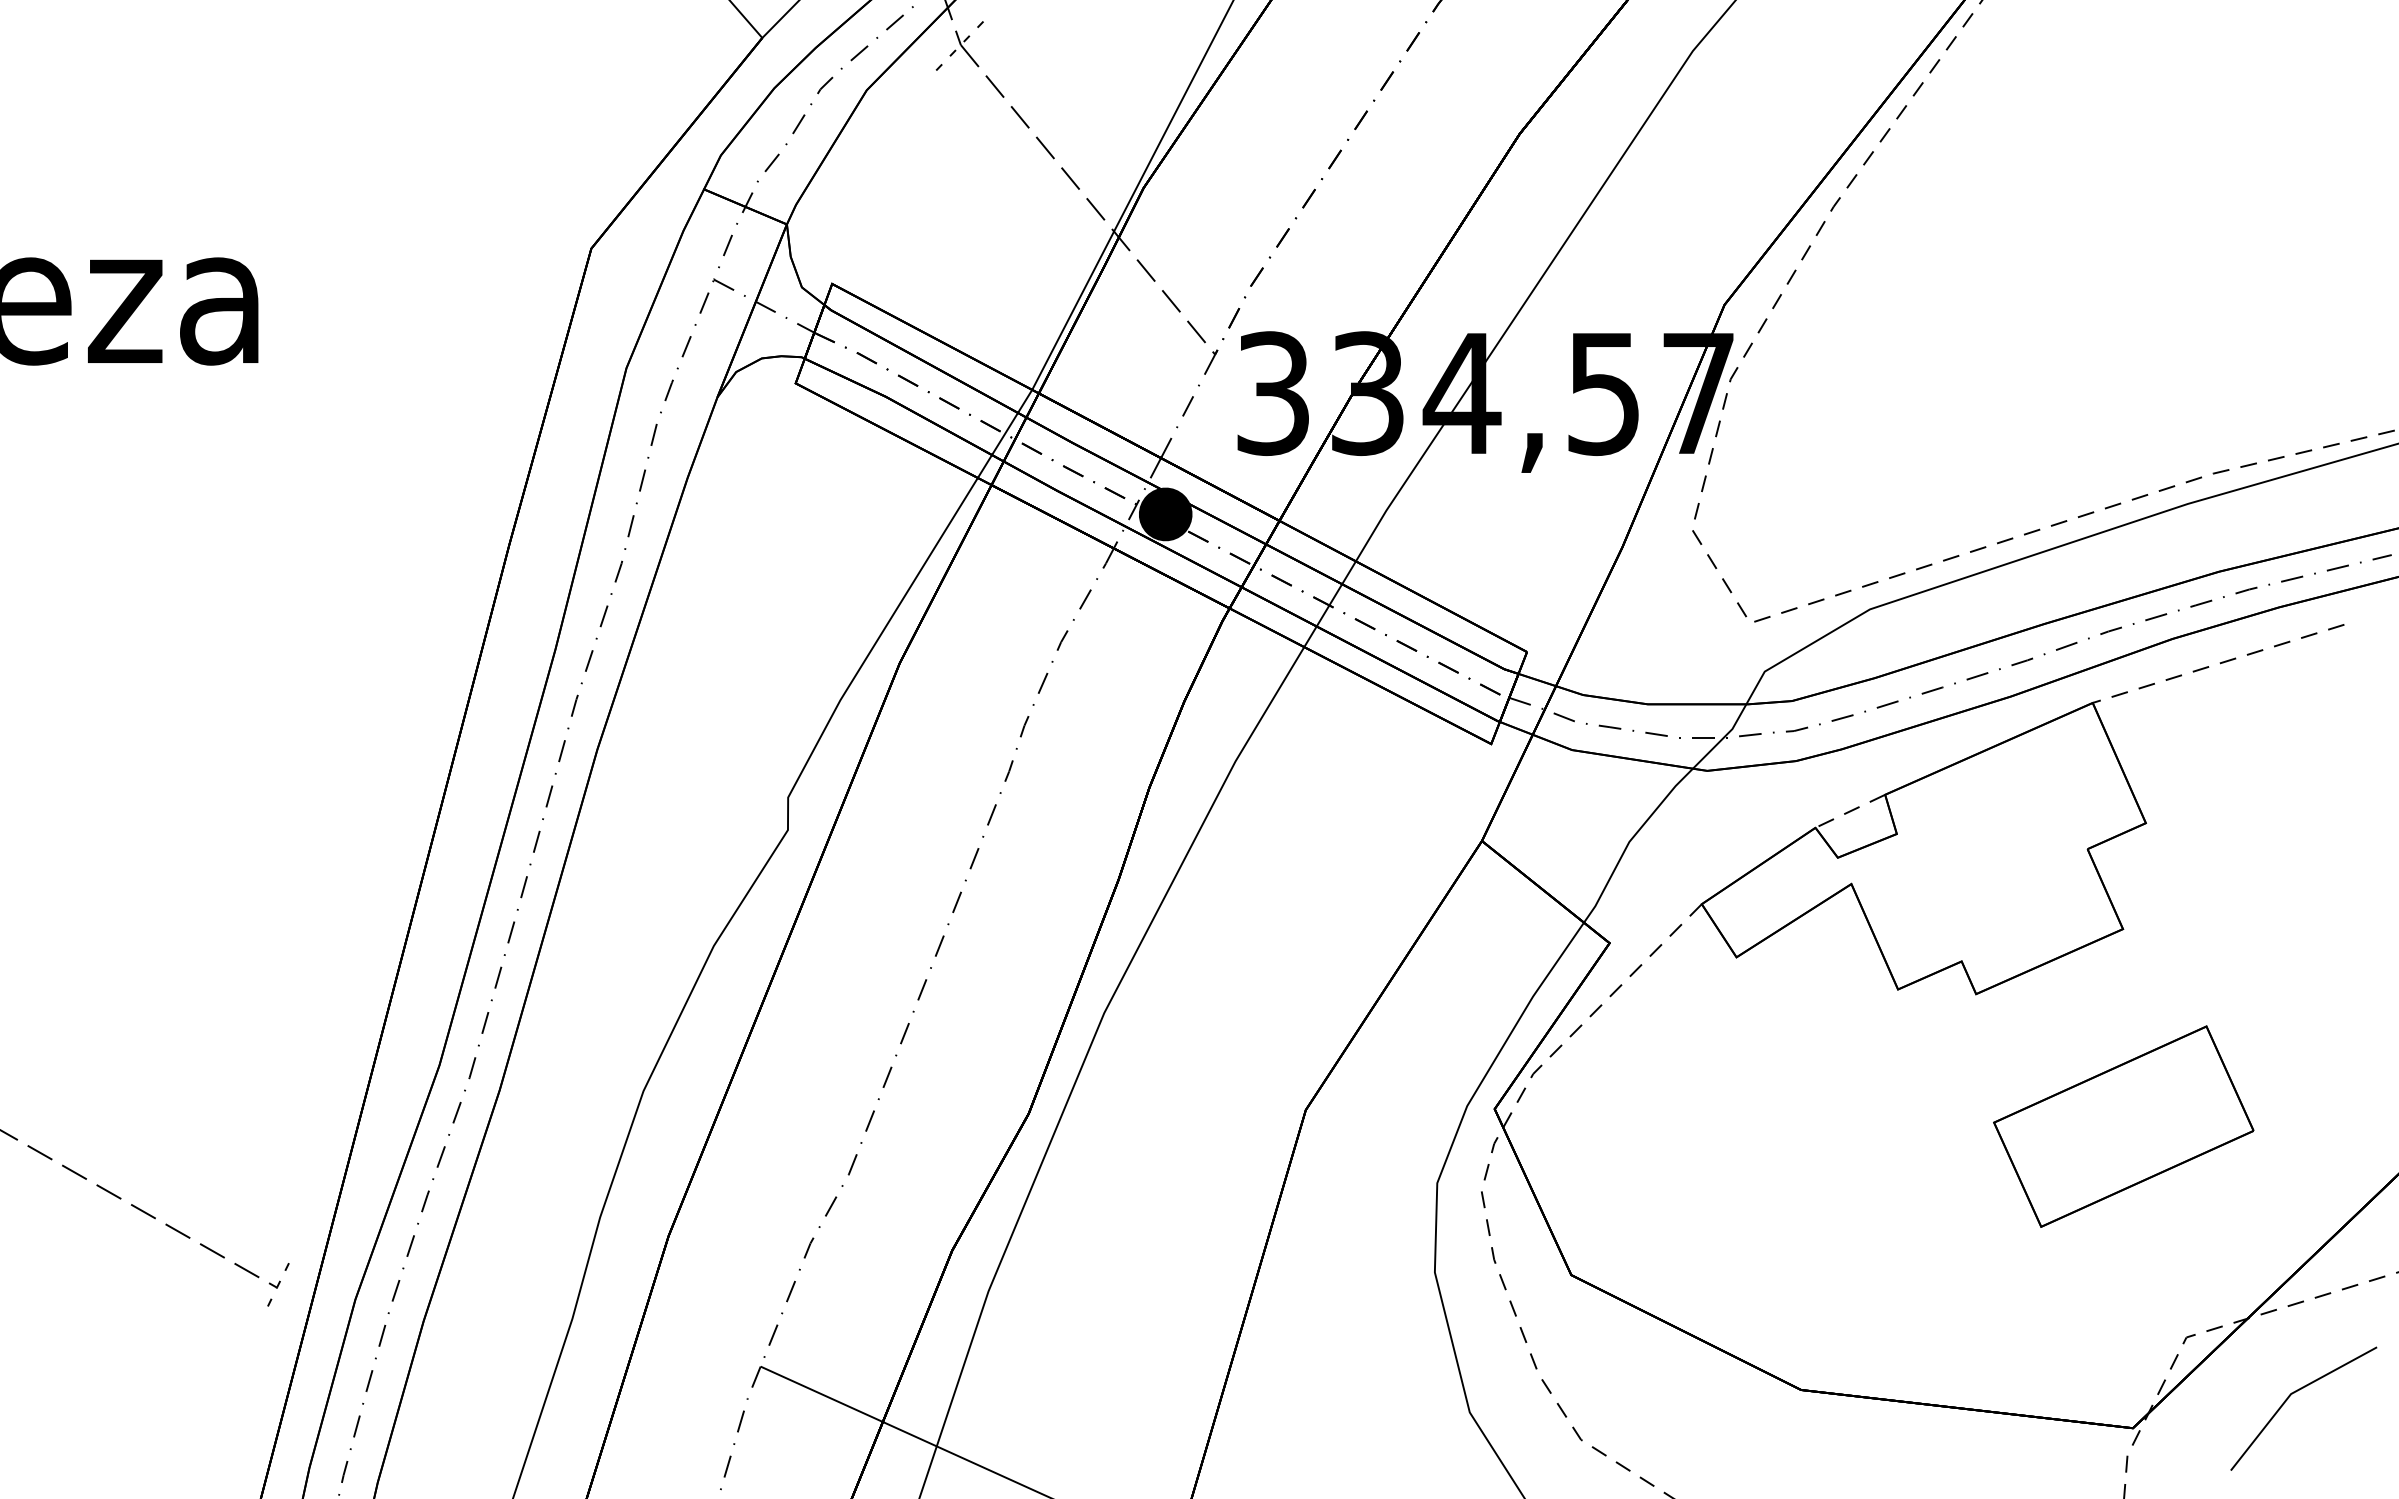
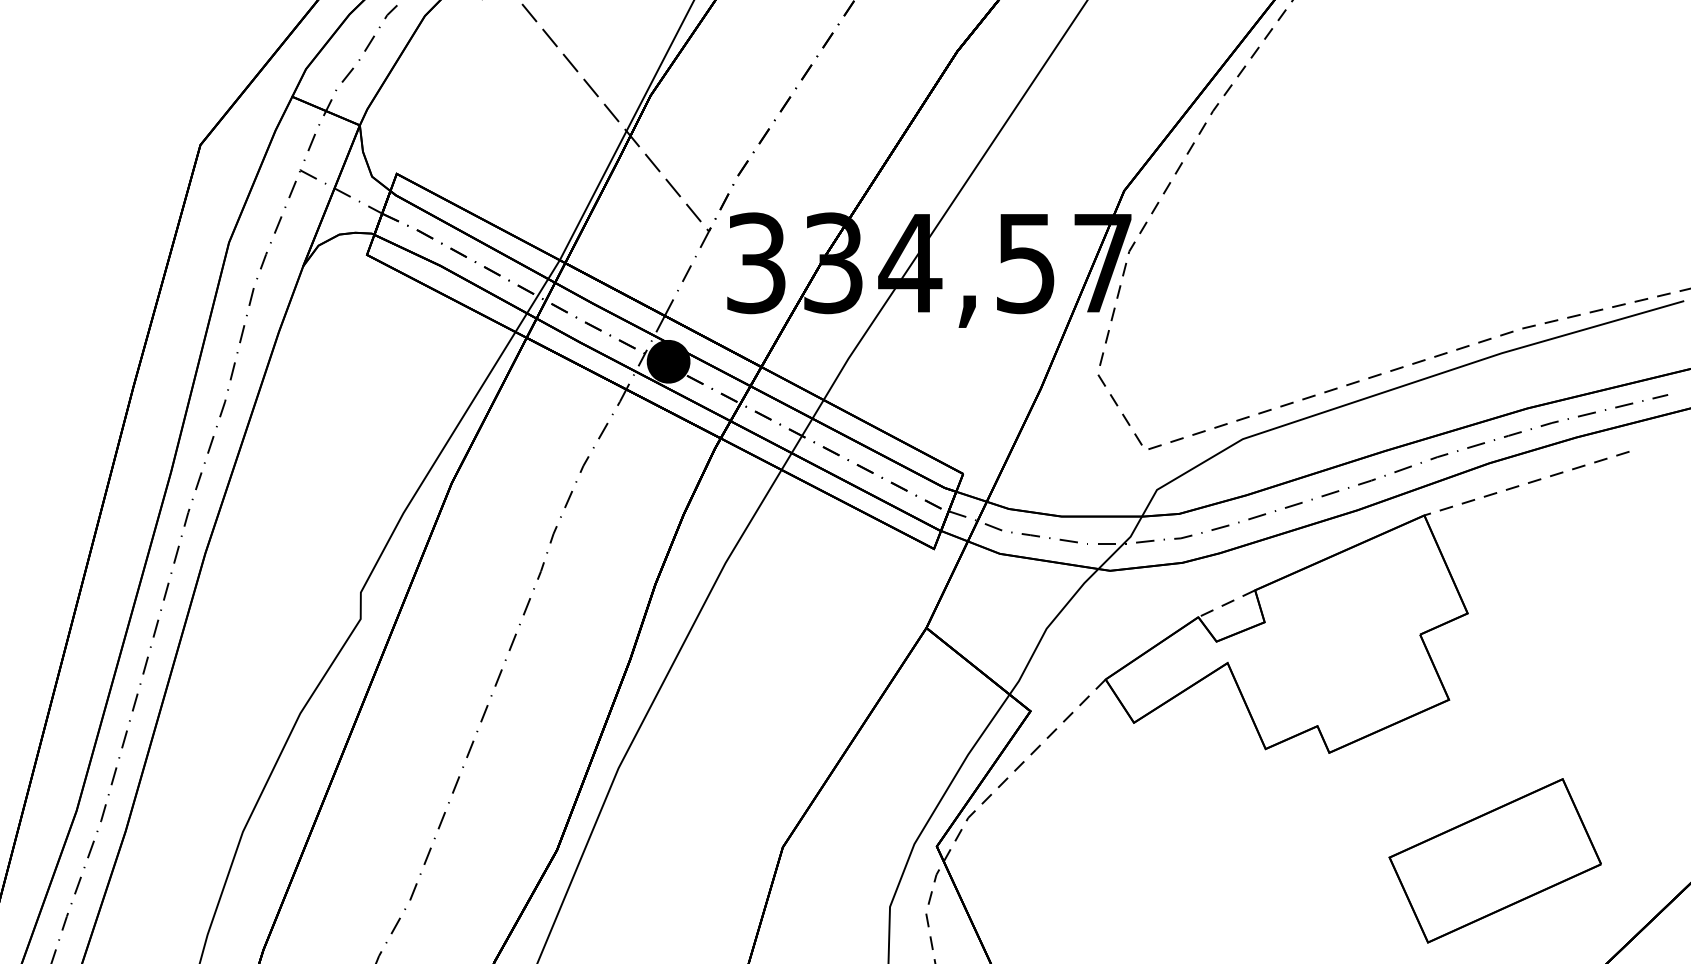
part: (2123, 1126) -> (1495, 860), moved

